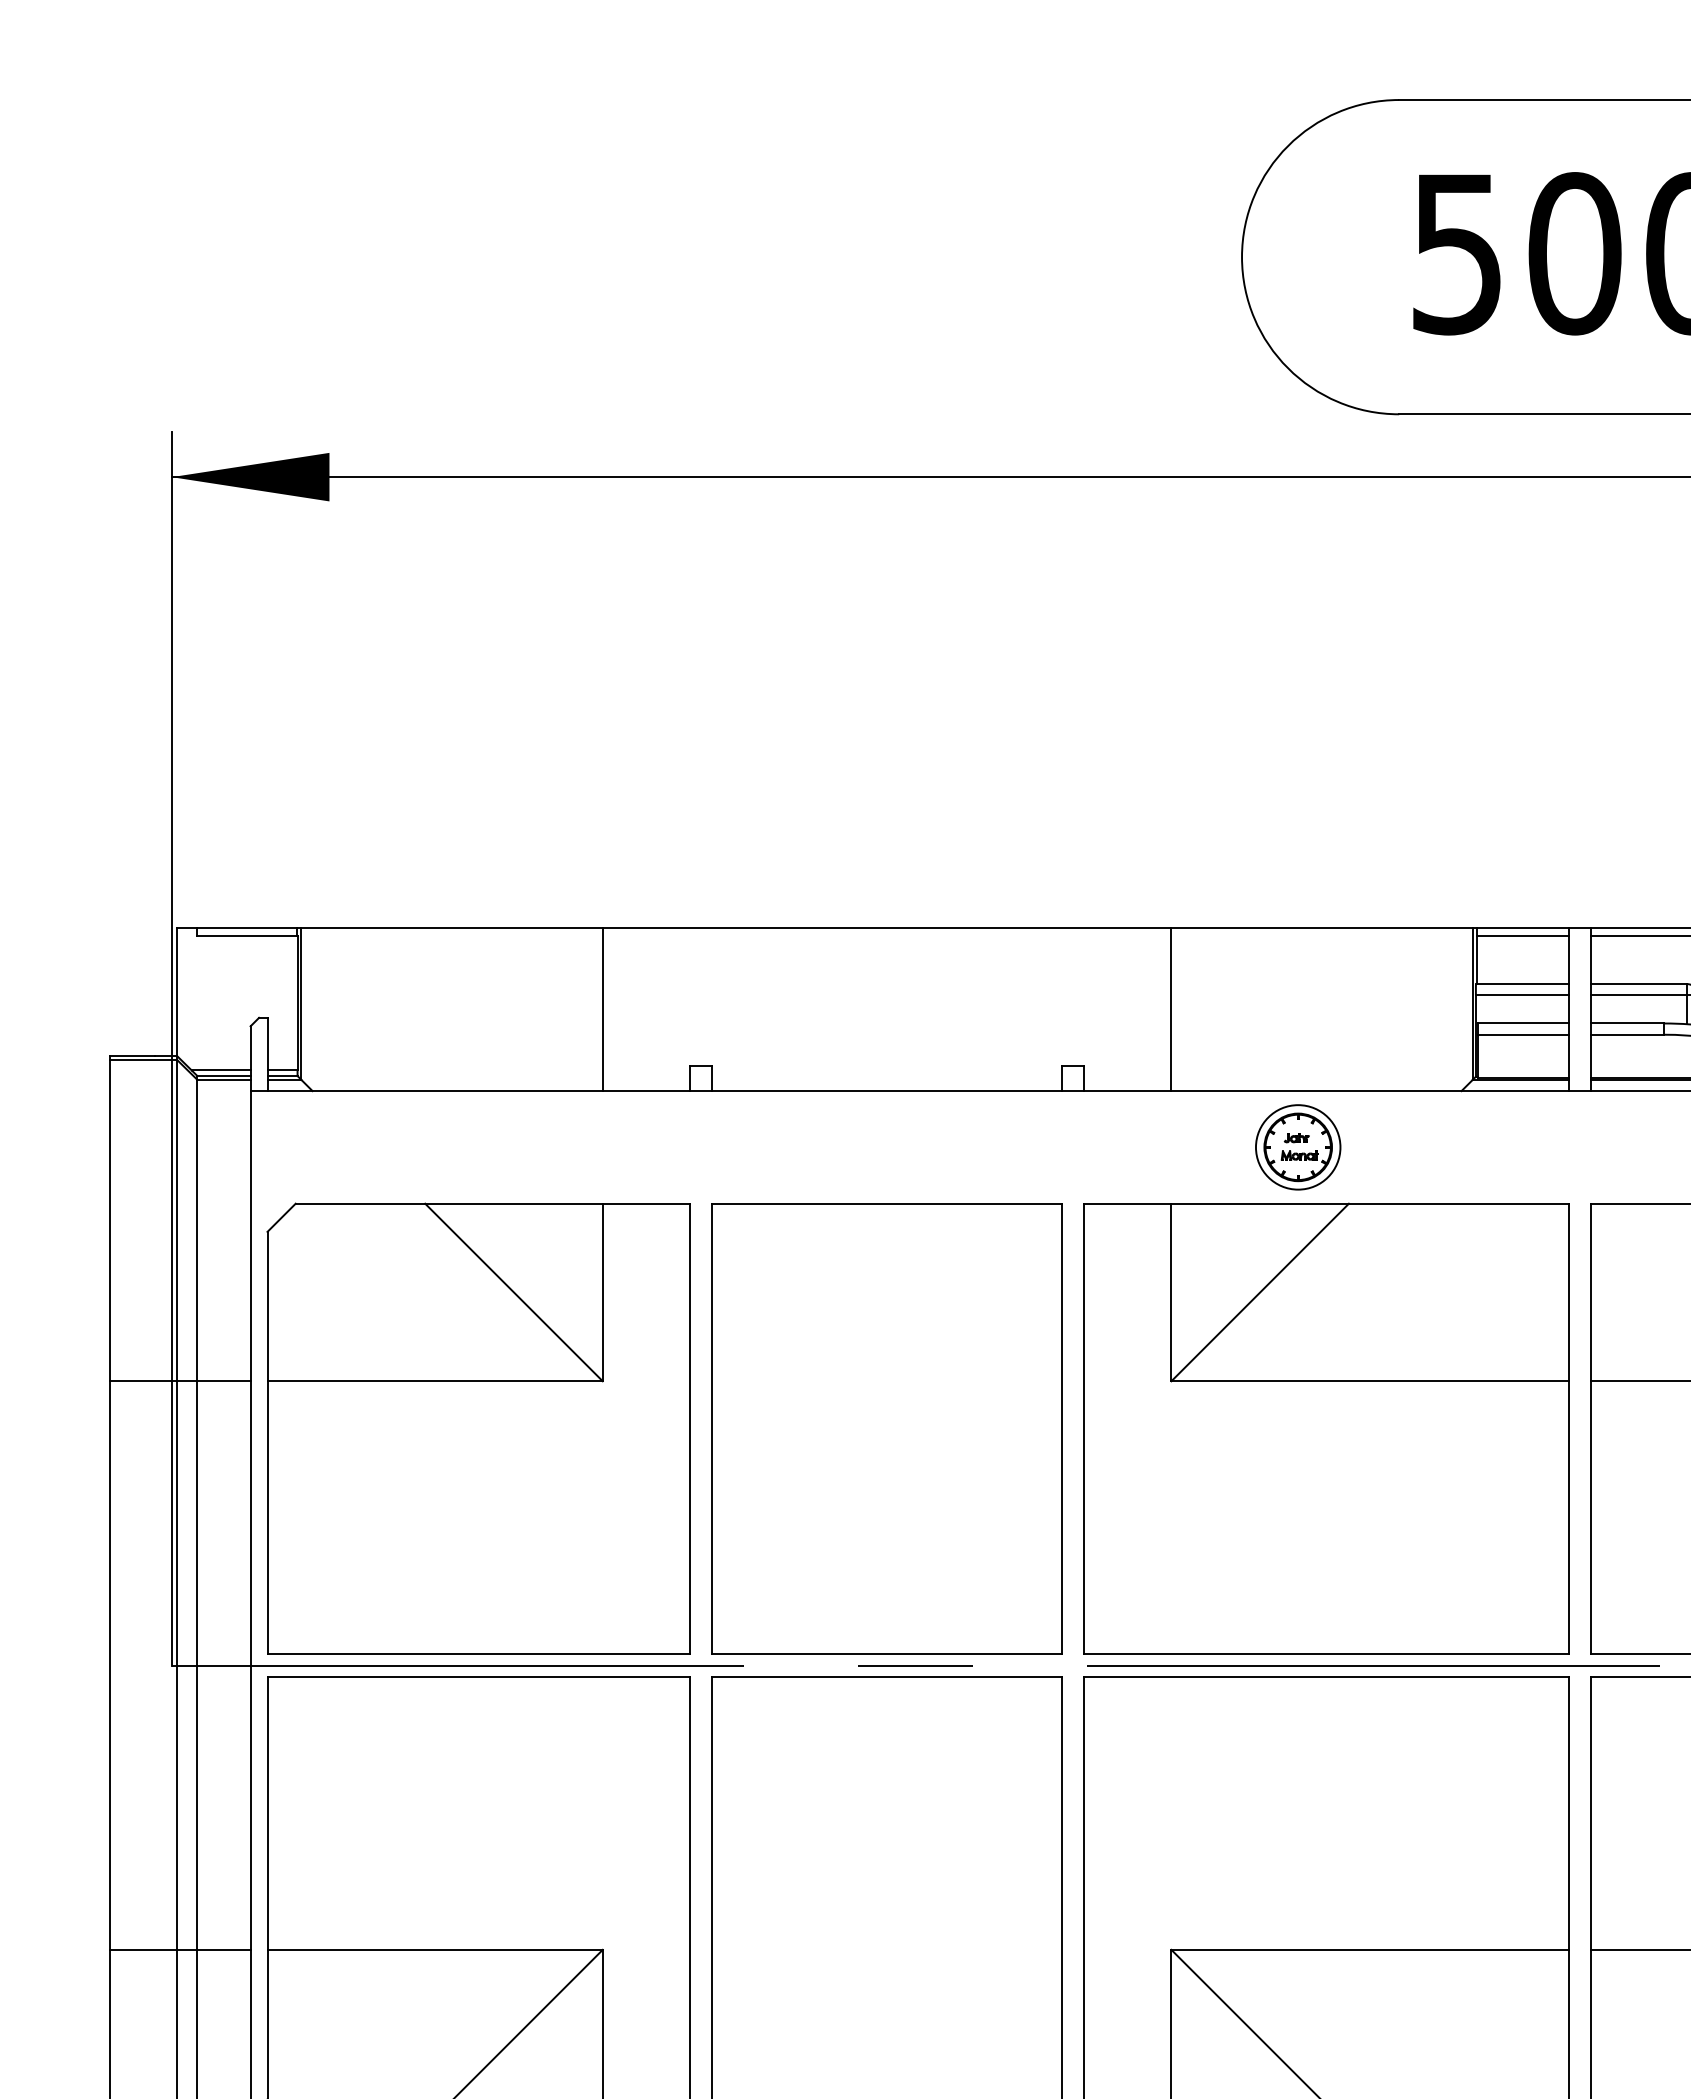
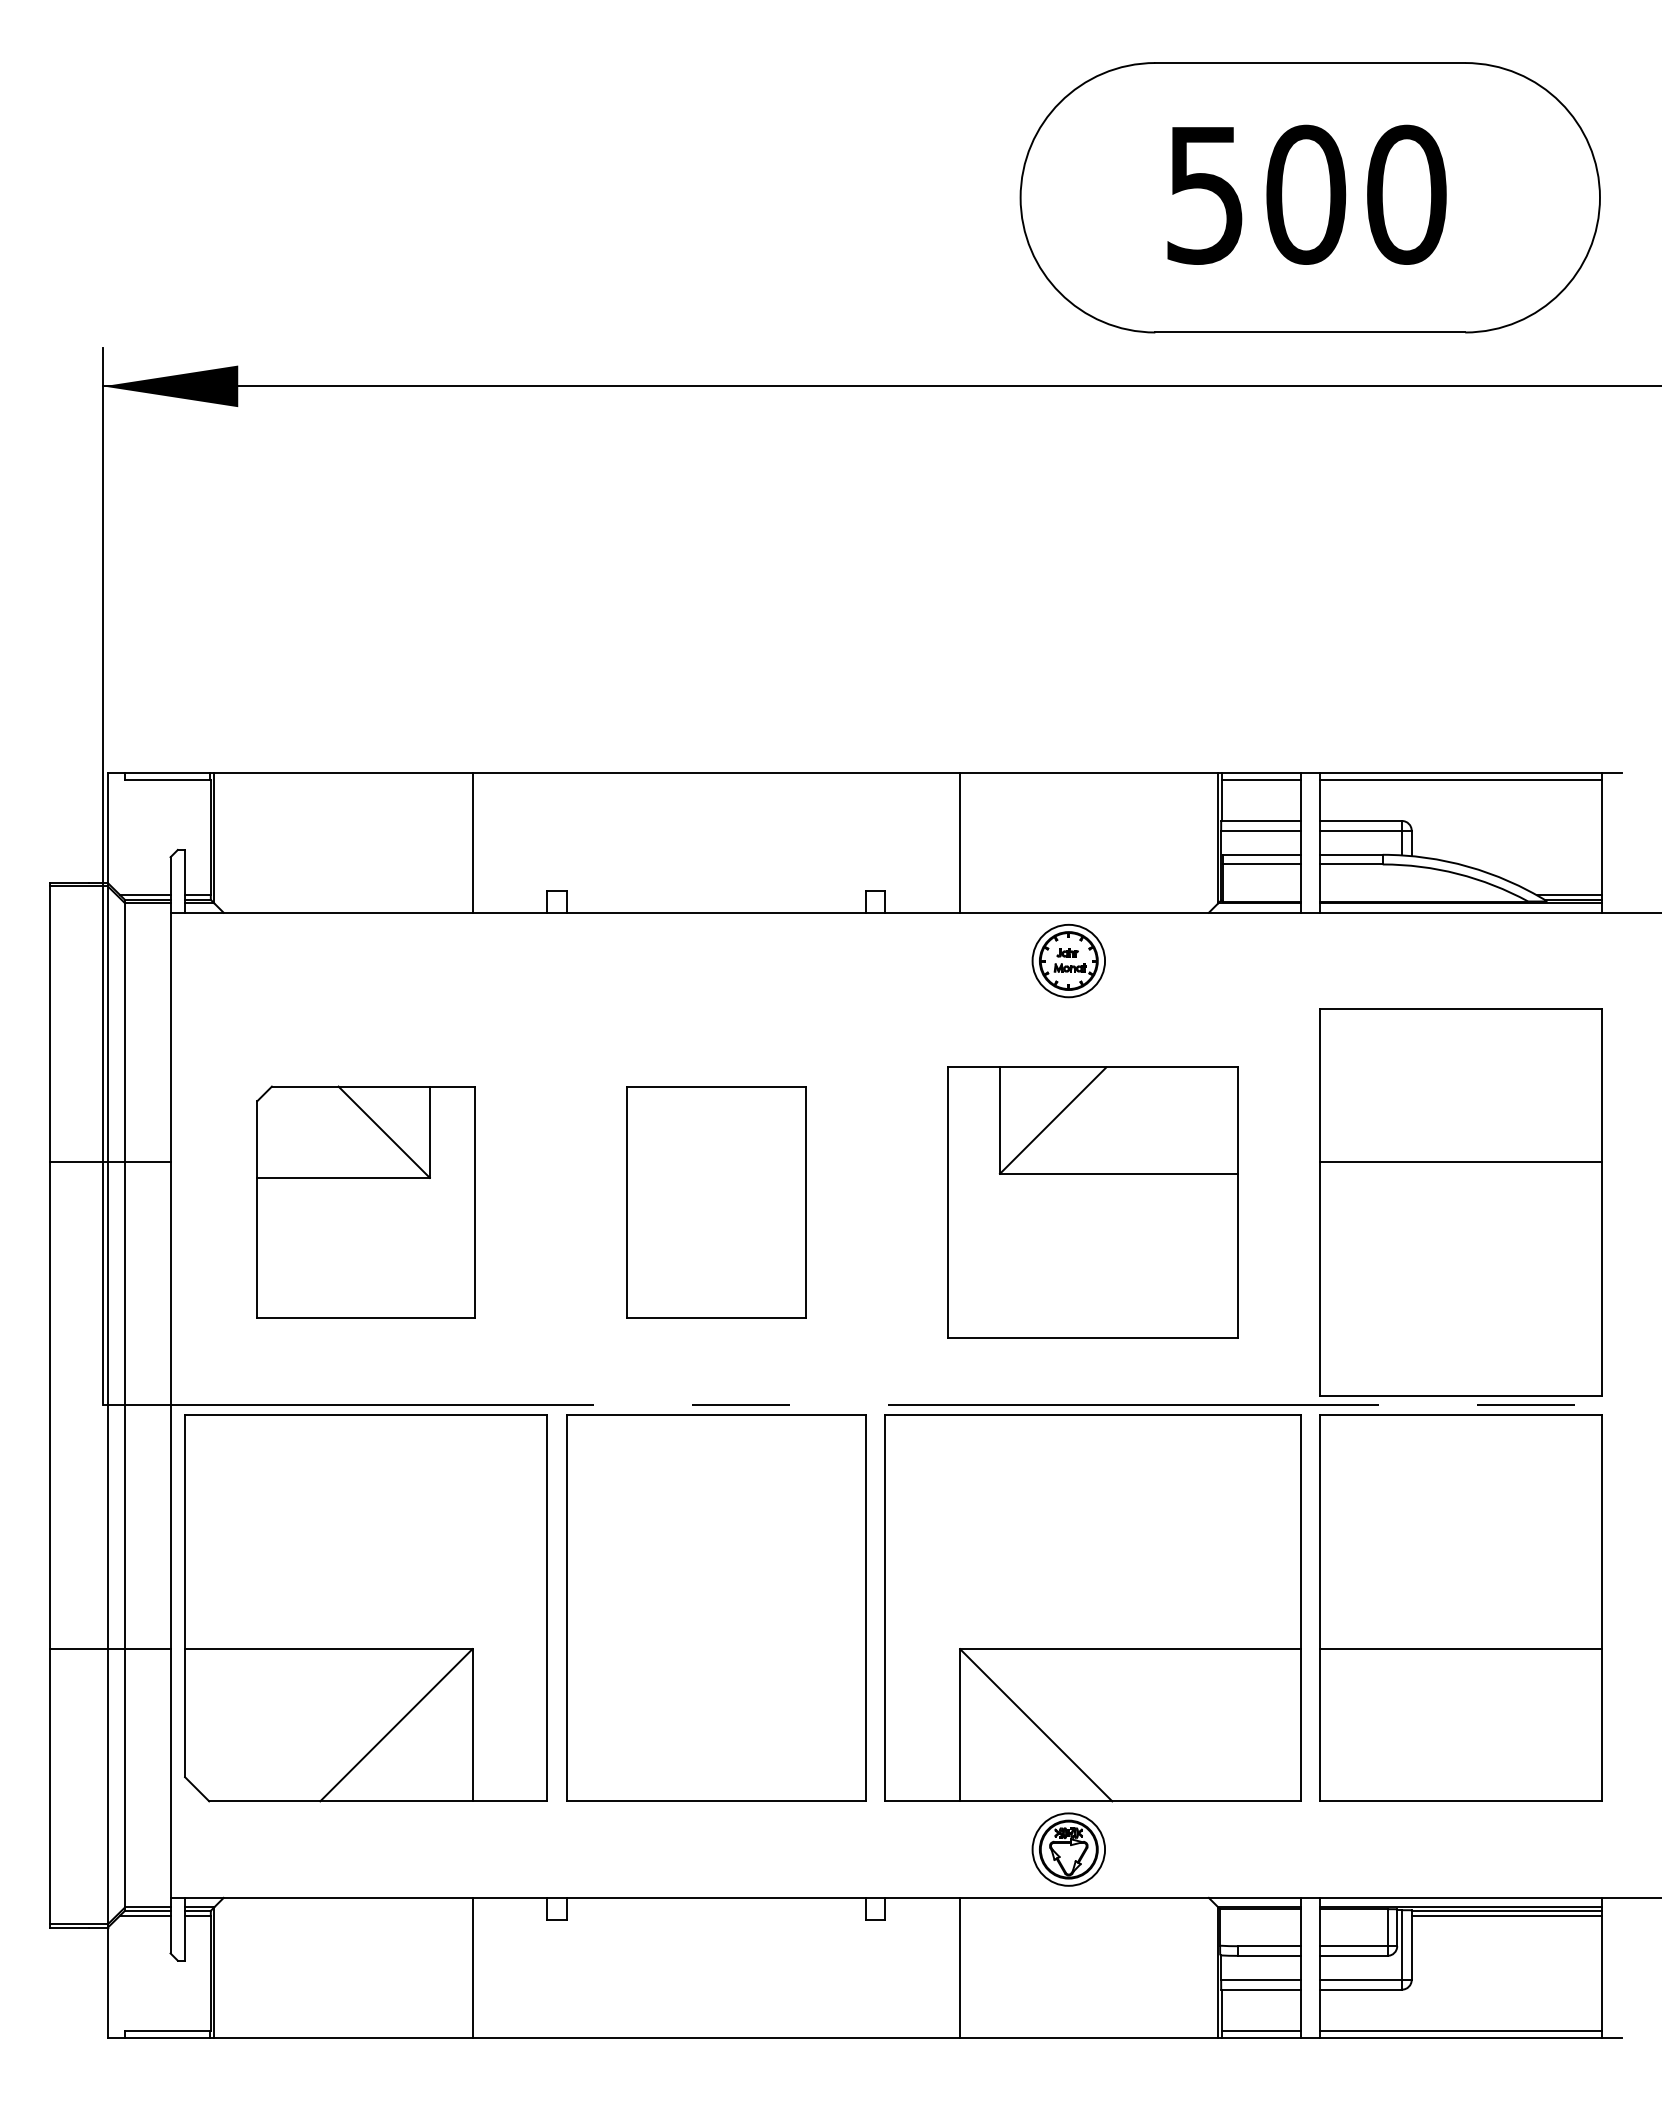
part: (477, 1428) -> (365, 1202), size x0.6
part: (887, 1428) -> (716, 1202), size x0.6
part: (1325, 1428) -> (1092, 1202), size x0.7

